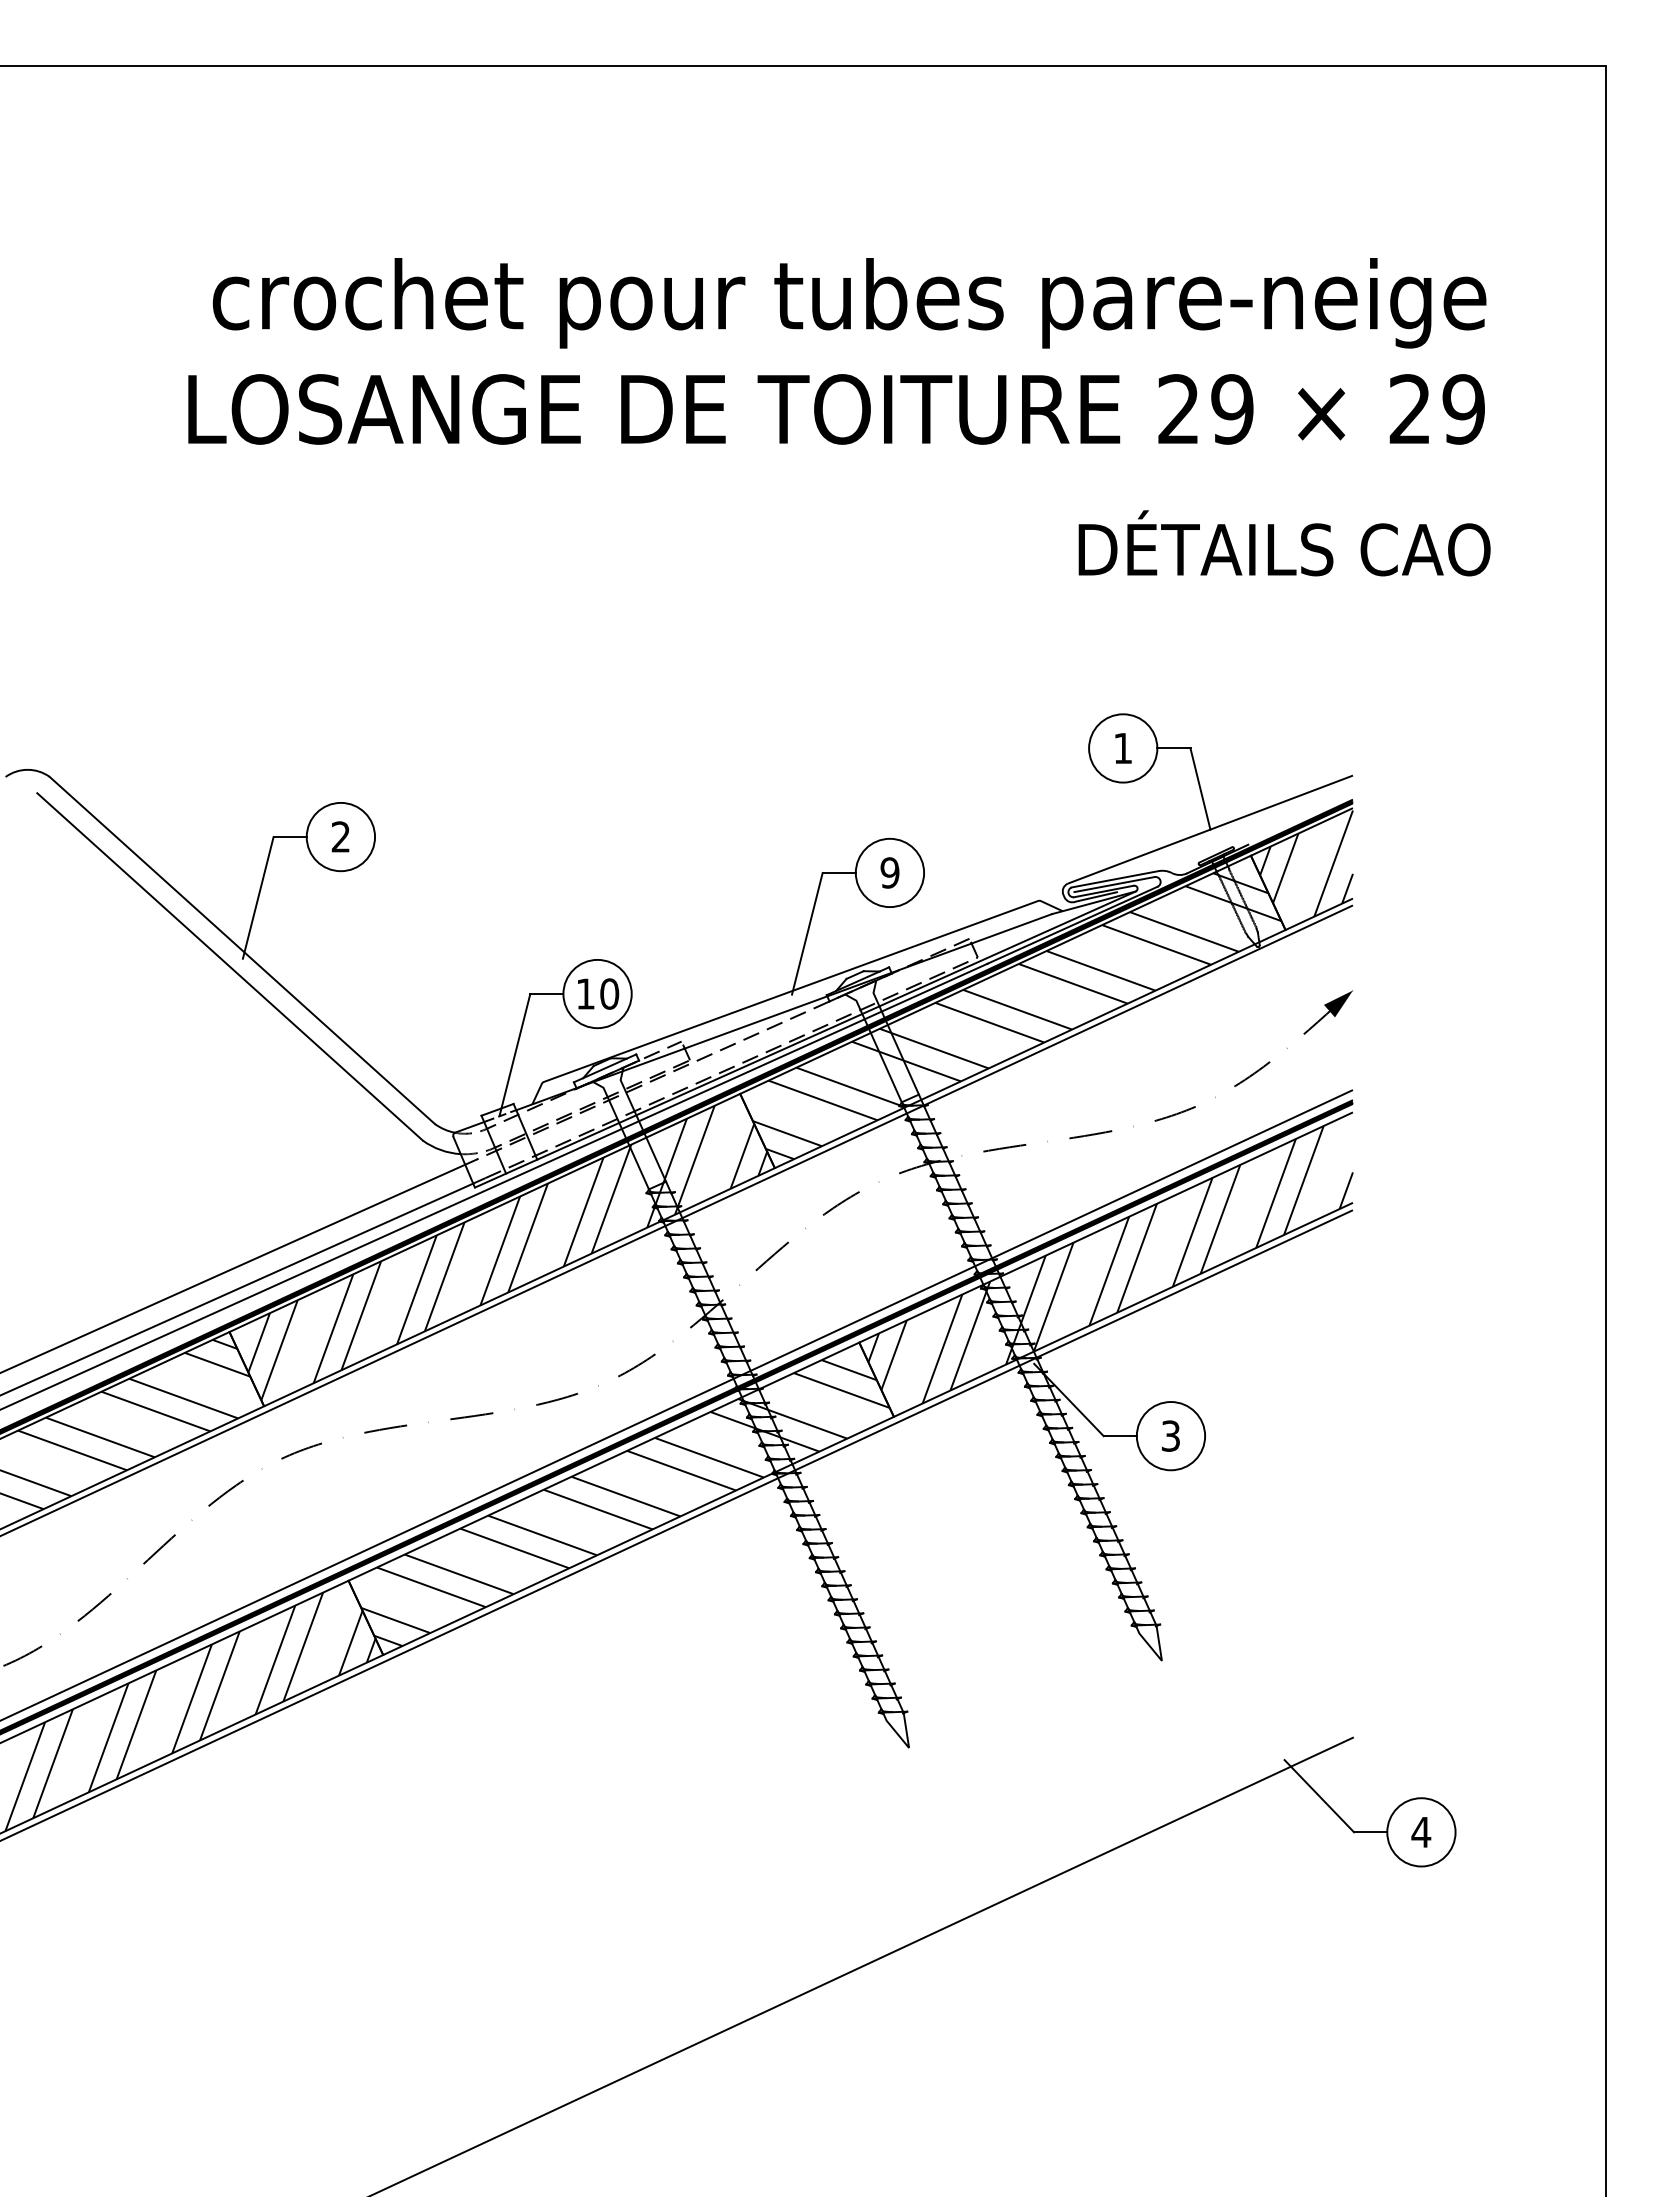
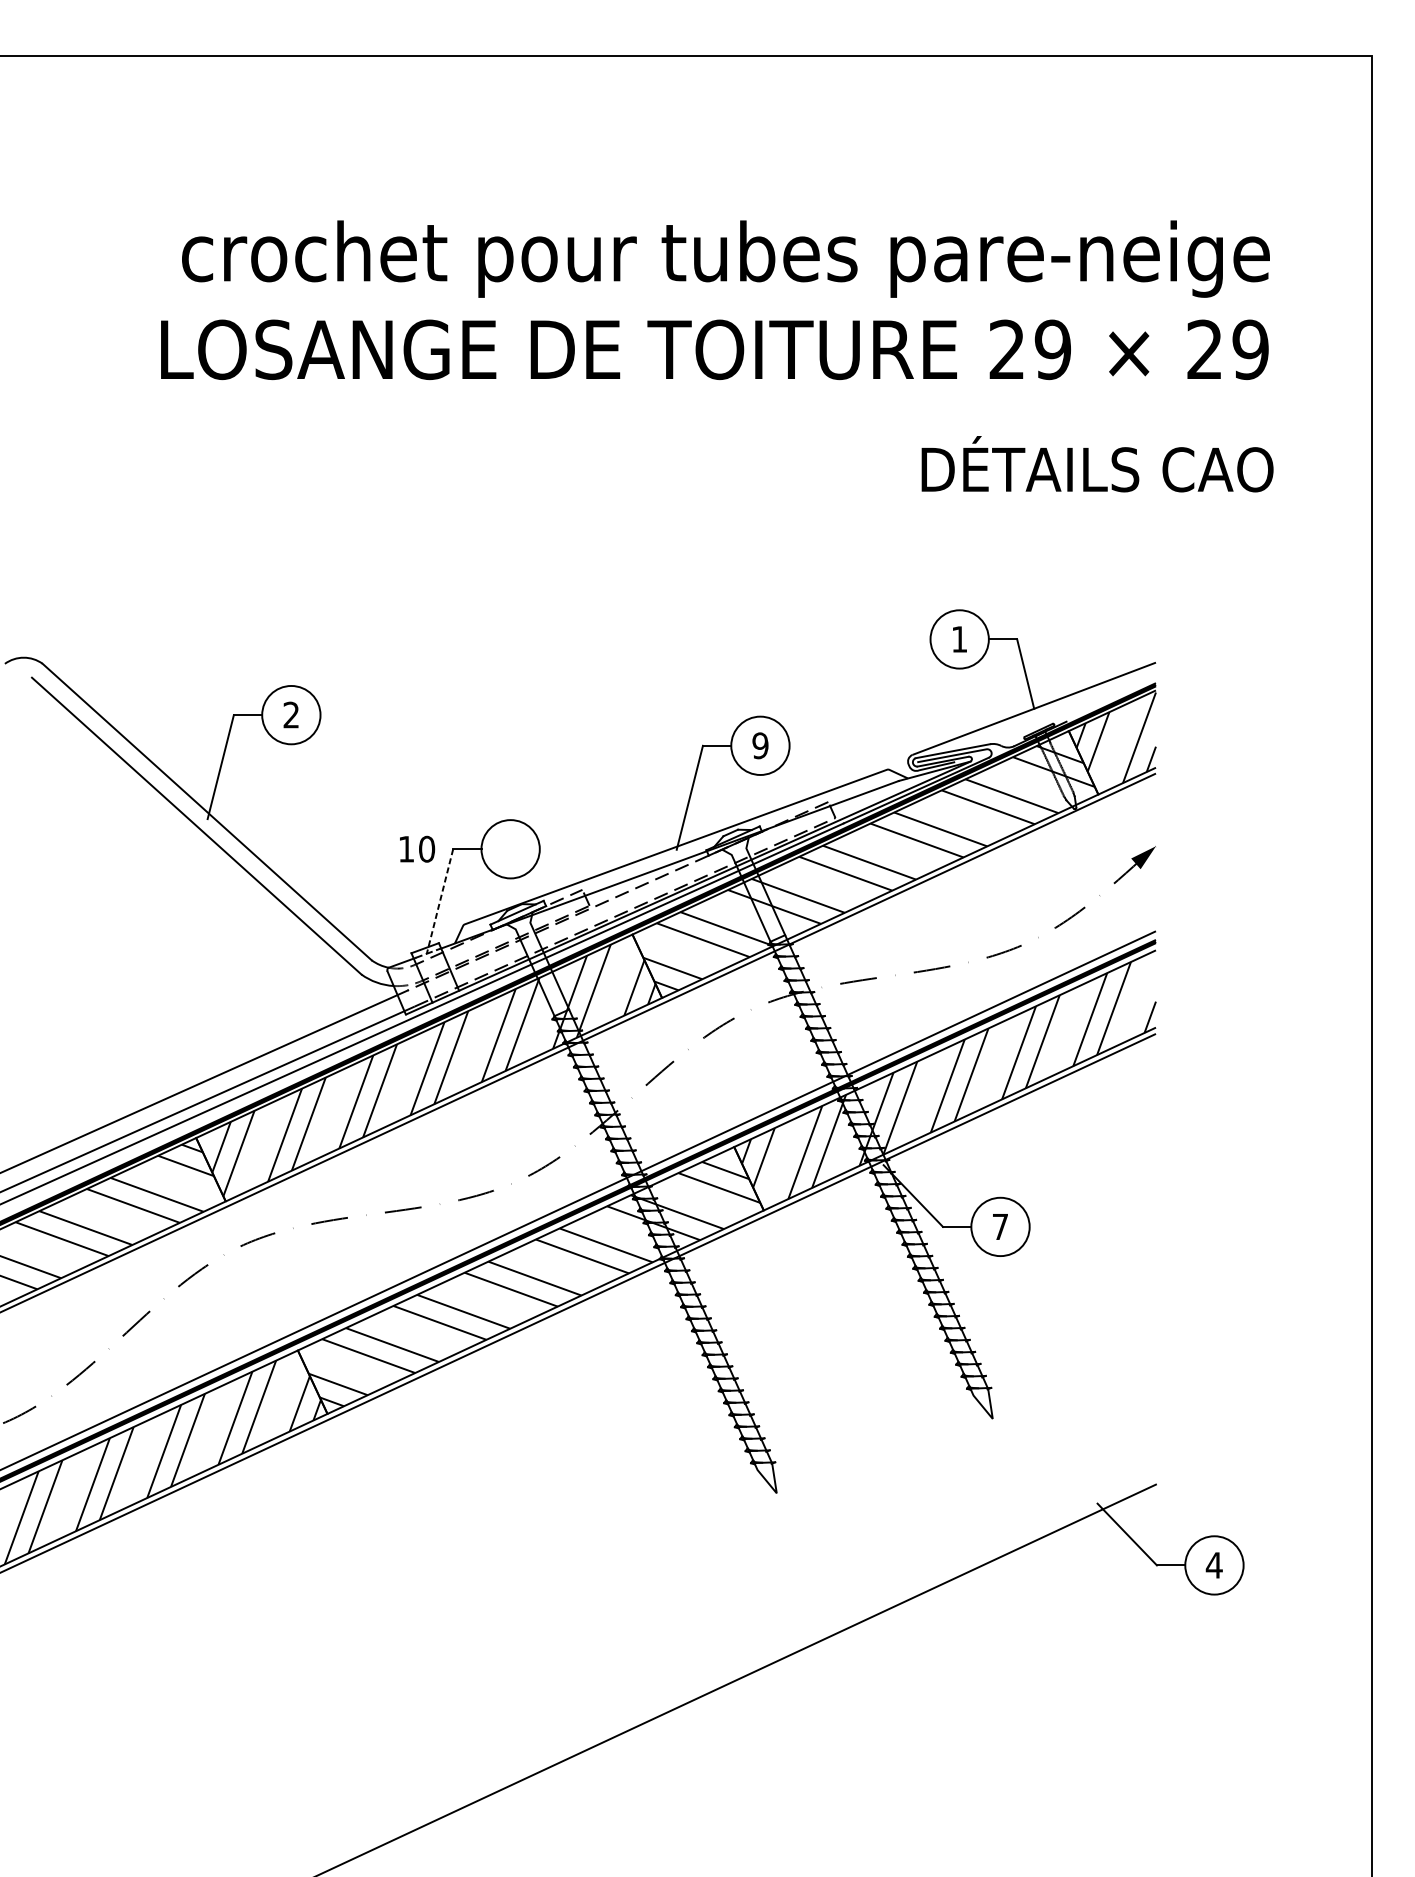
text: (598, 993) -> (417, 848), moved
line: (514, 1054) -> (439, 900), solid -> dashed
text: (1170, 1435) -> (1000, 1226), 3 -> 7

